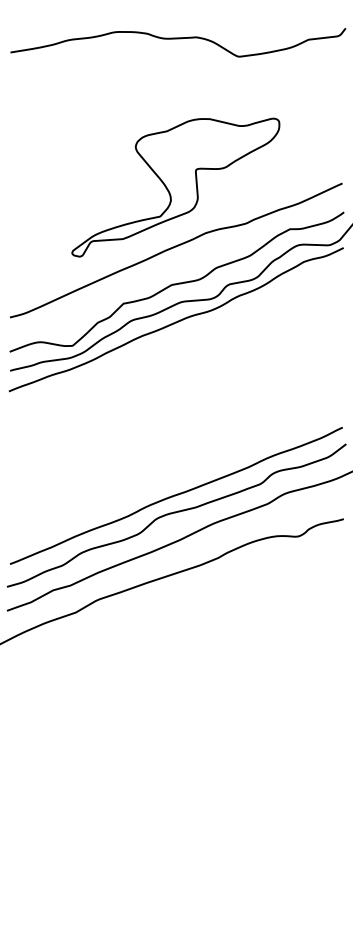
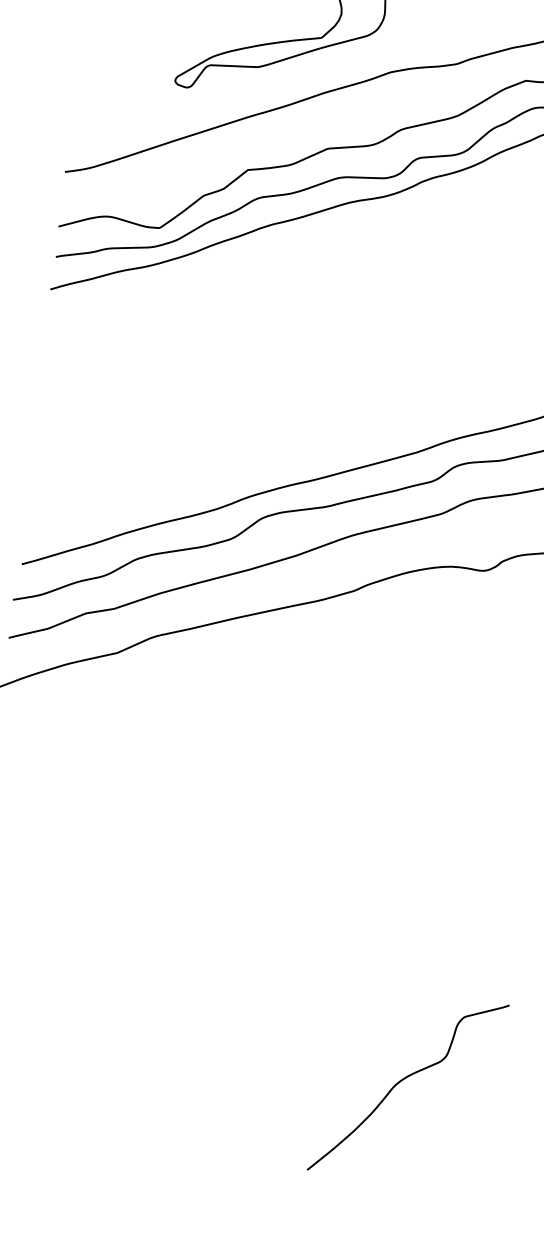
curve: (282, 859) -> (403, 1081), added

